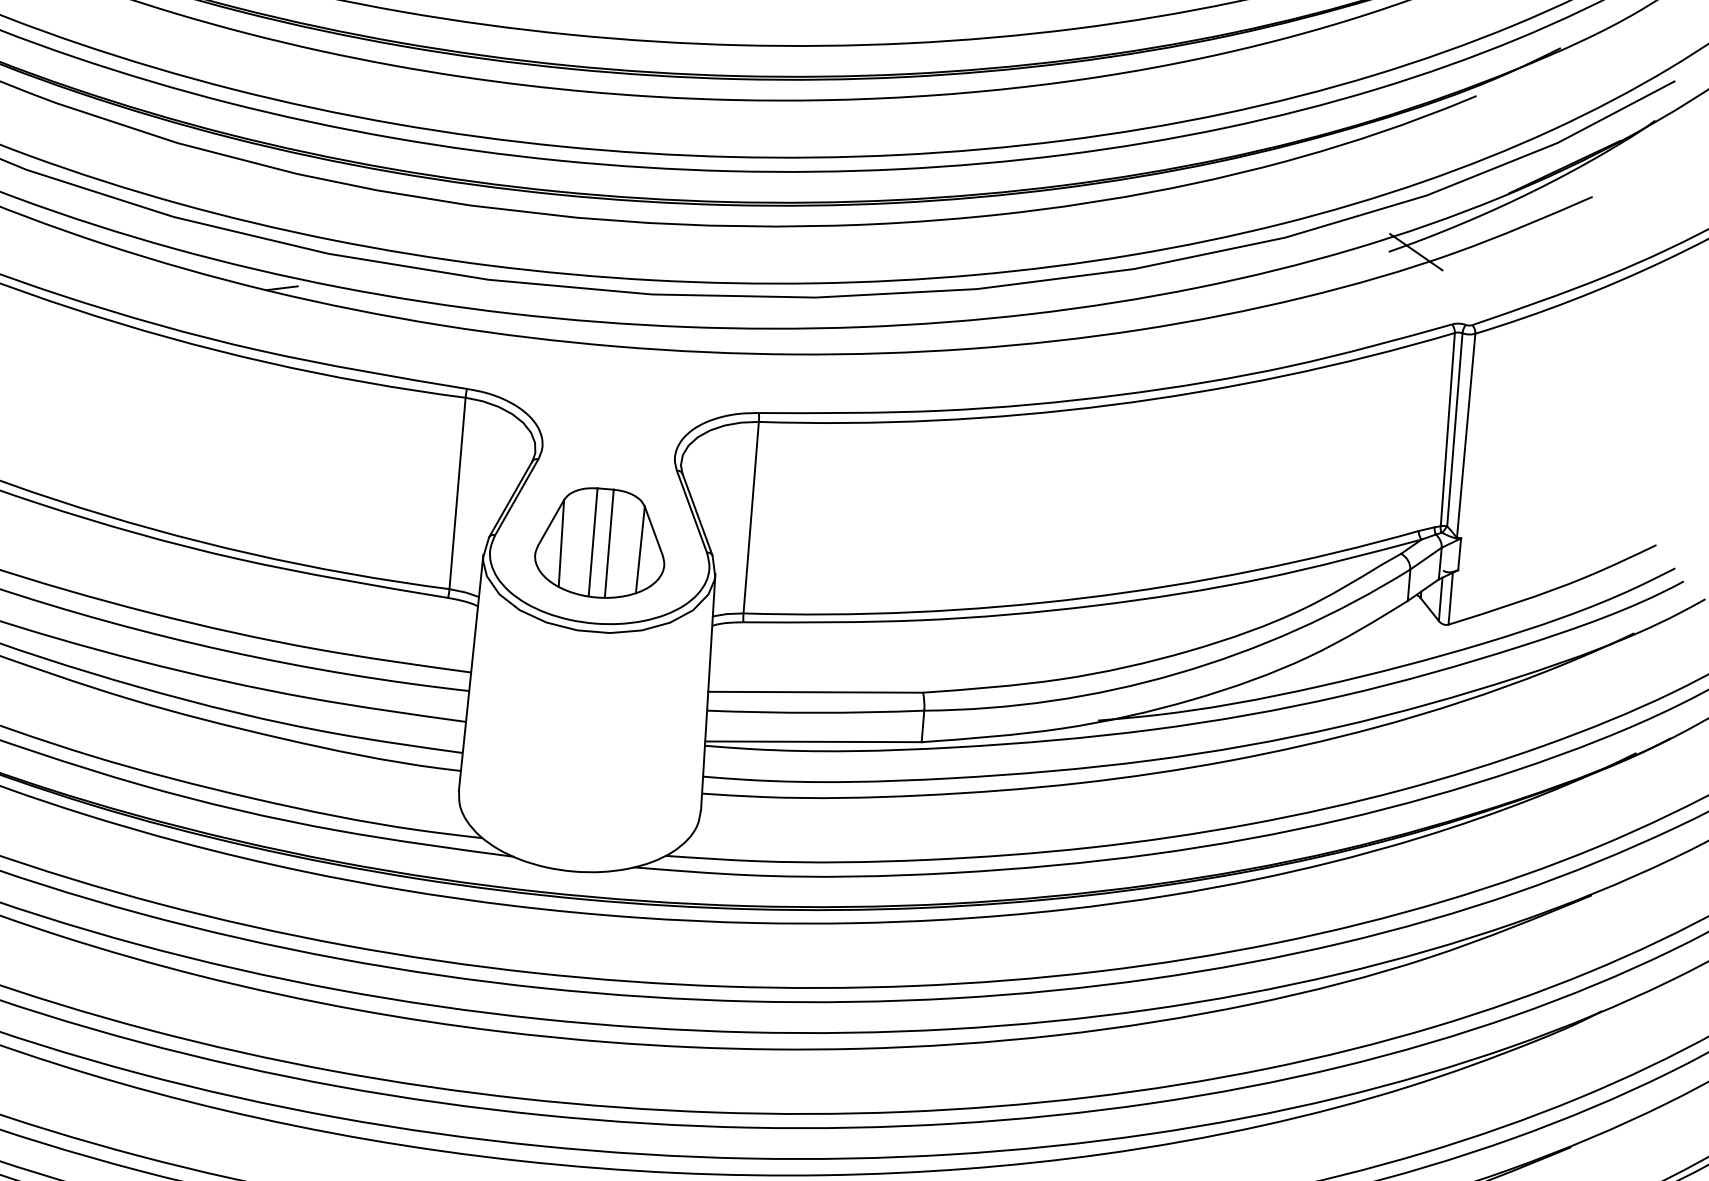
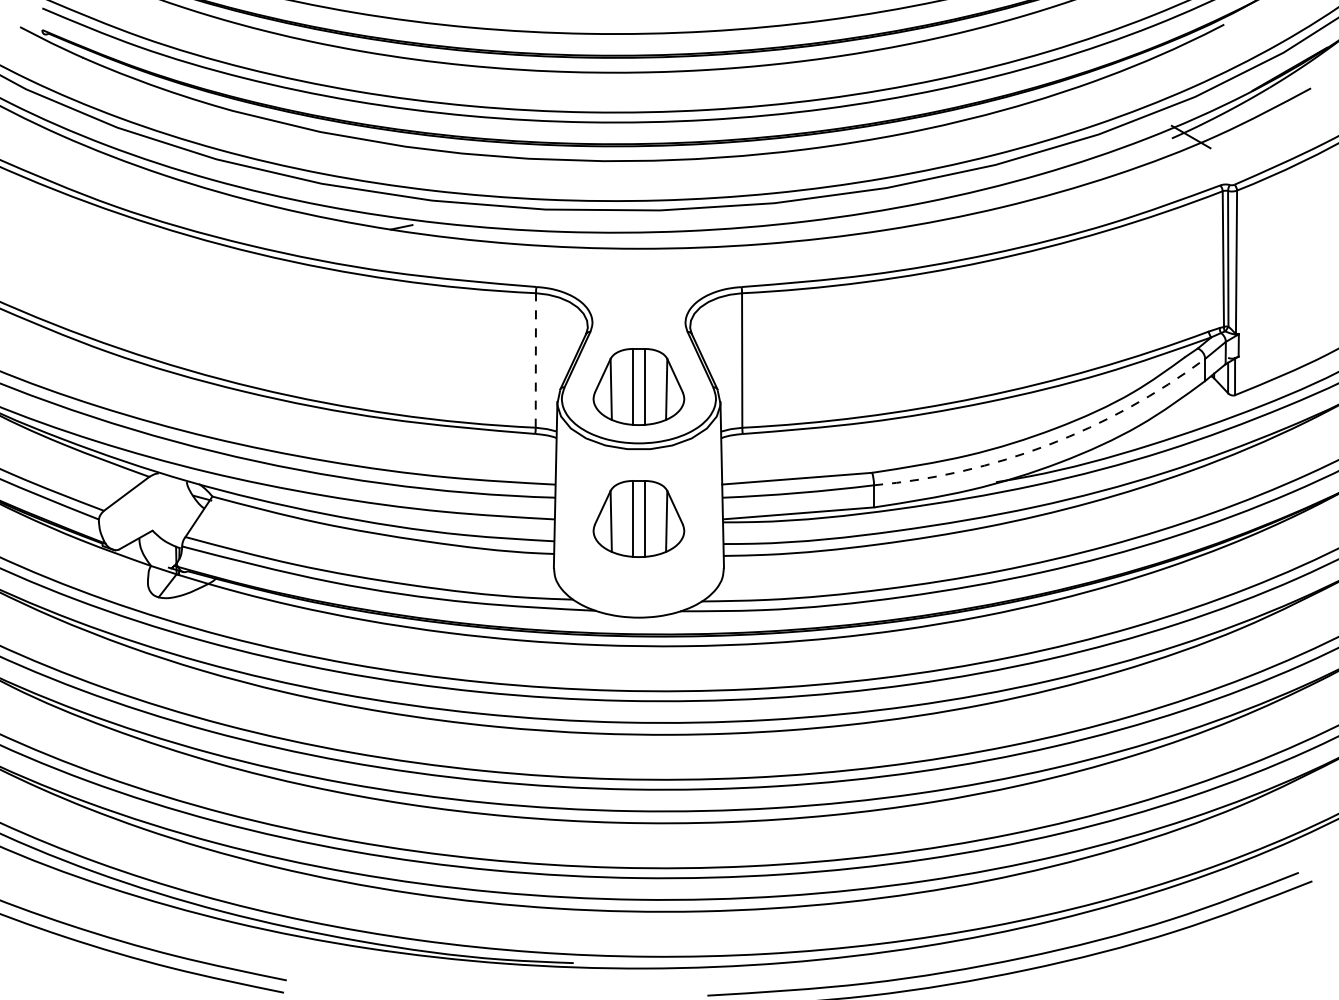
line: (457, 492) -> (535, 359), solid -> dashed
arc: (1177, 674) -> (1048, 445), solid -> dashed
part: (585, 730) -> (638, 518), added

